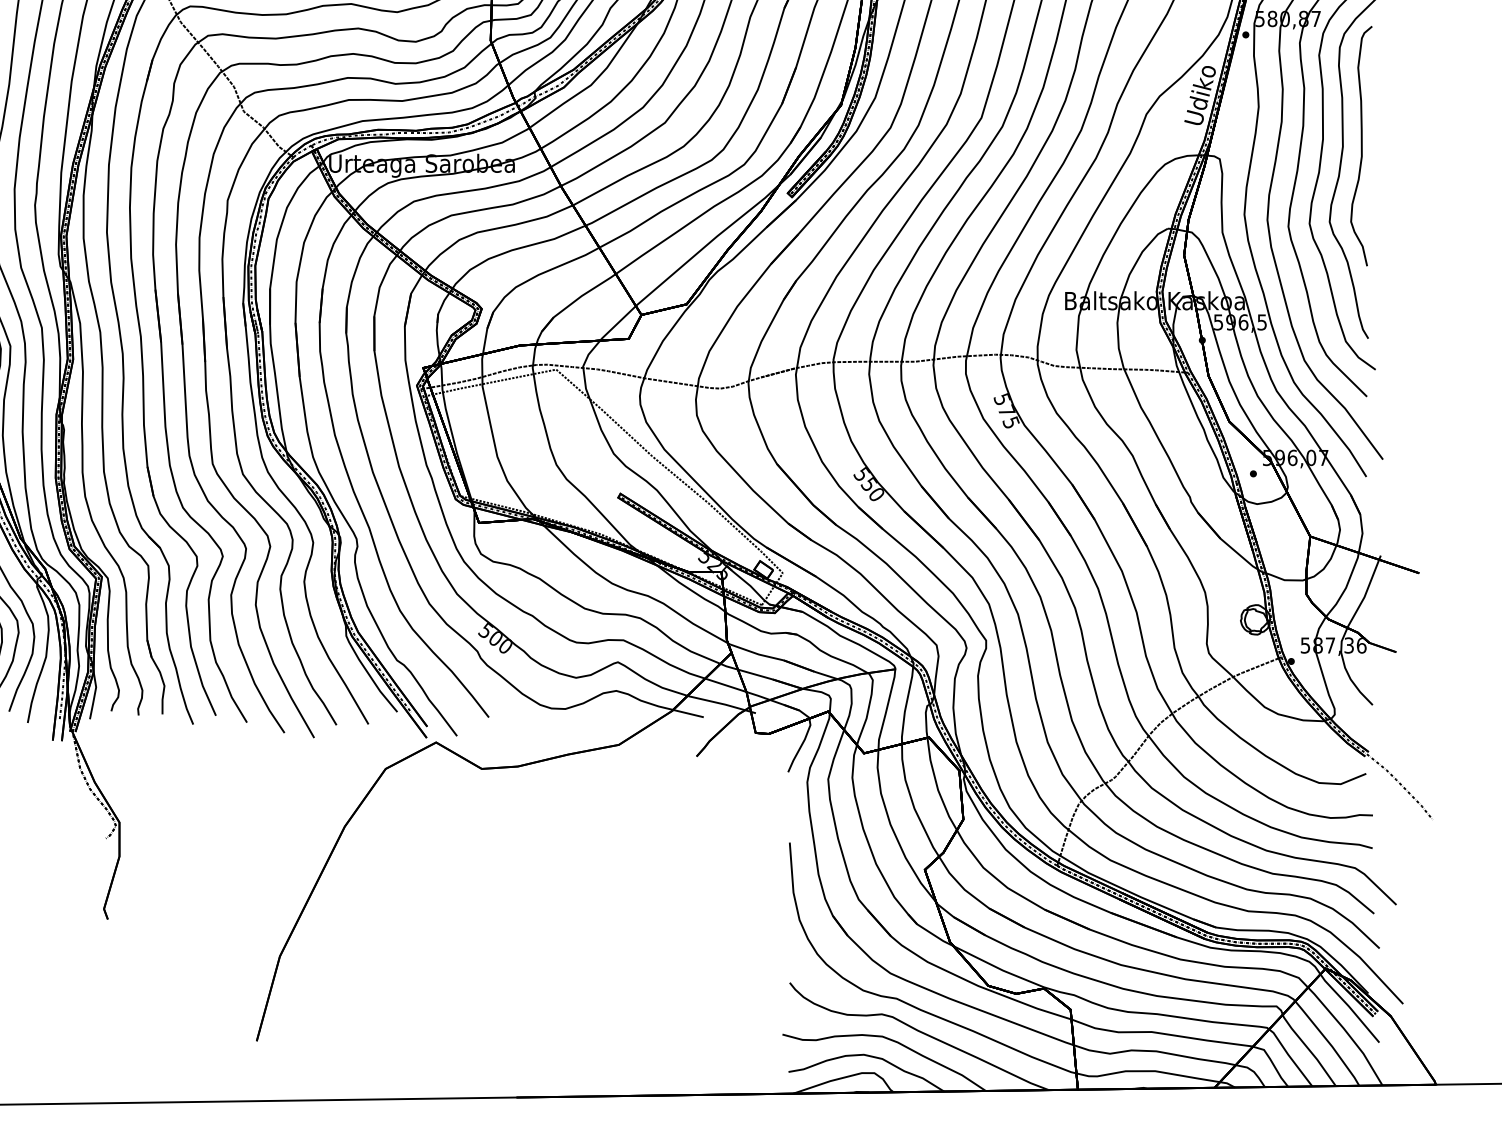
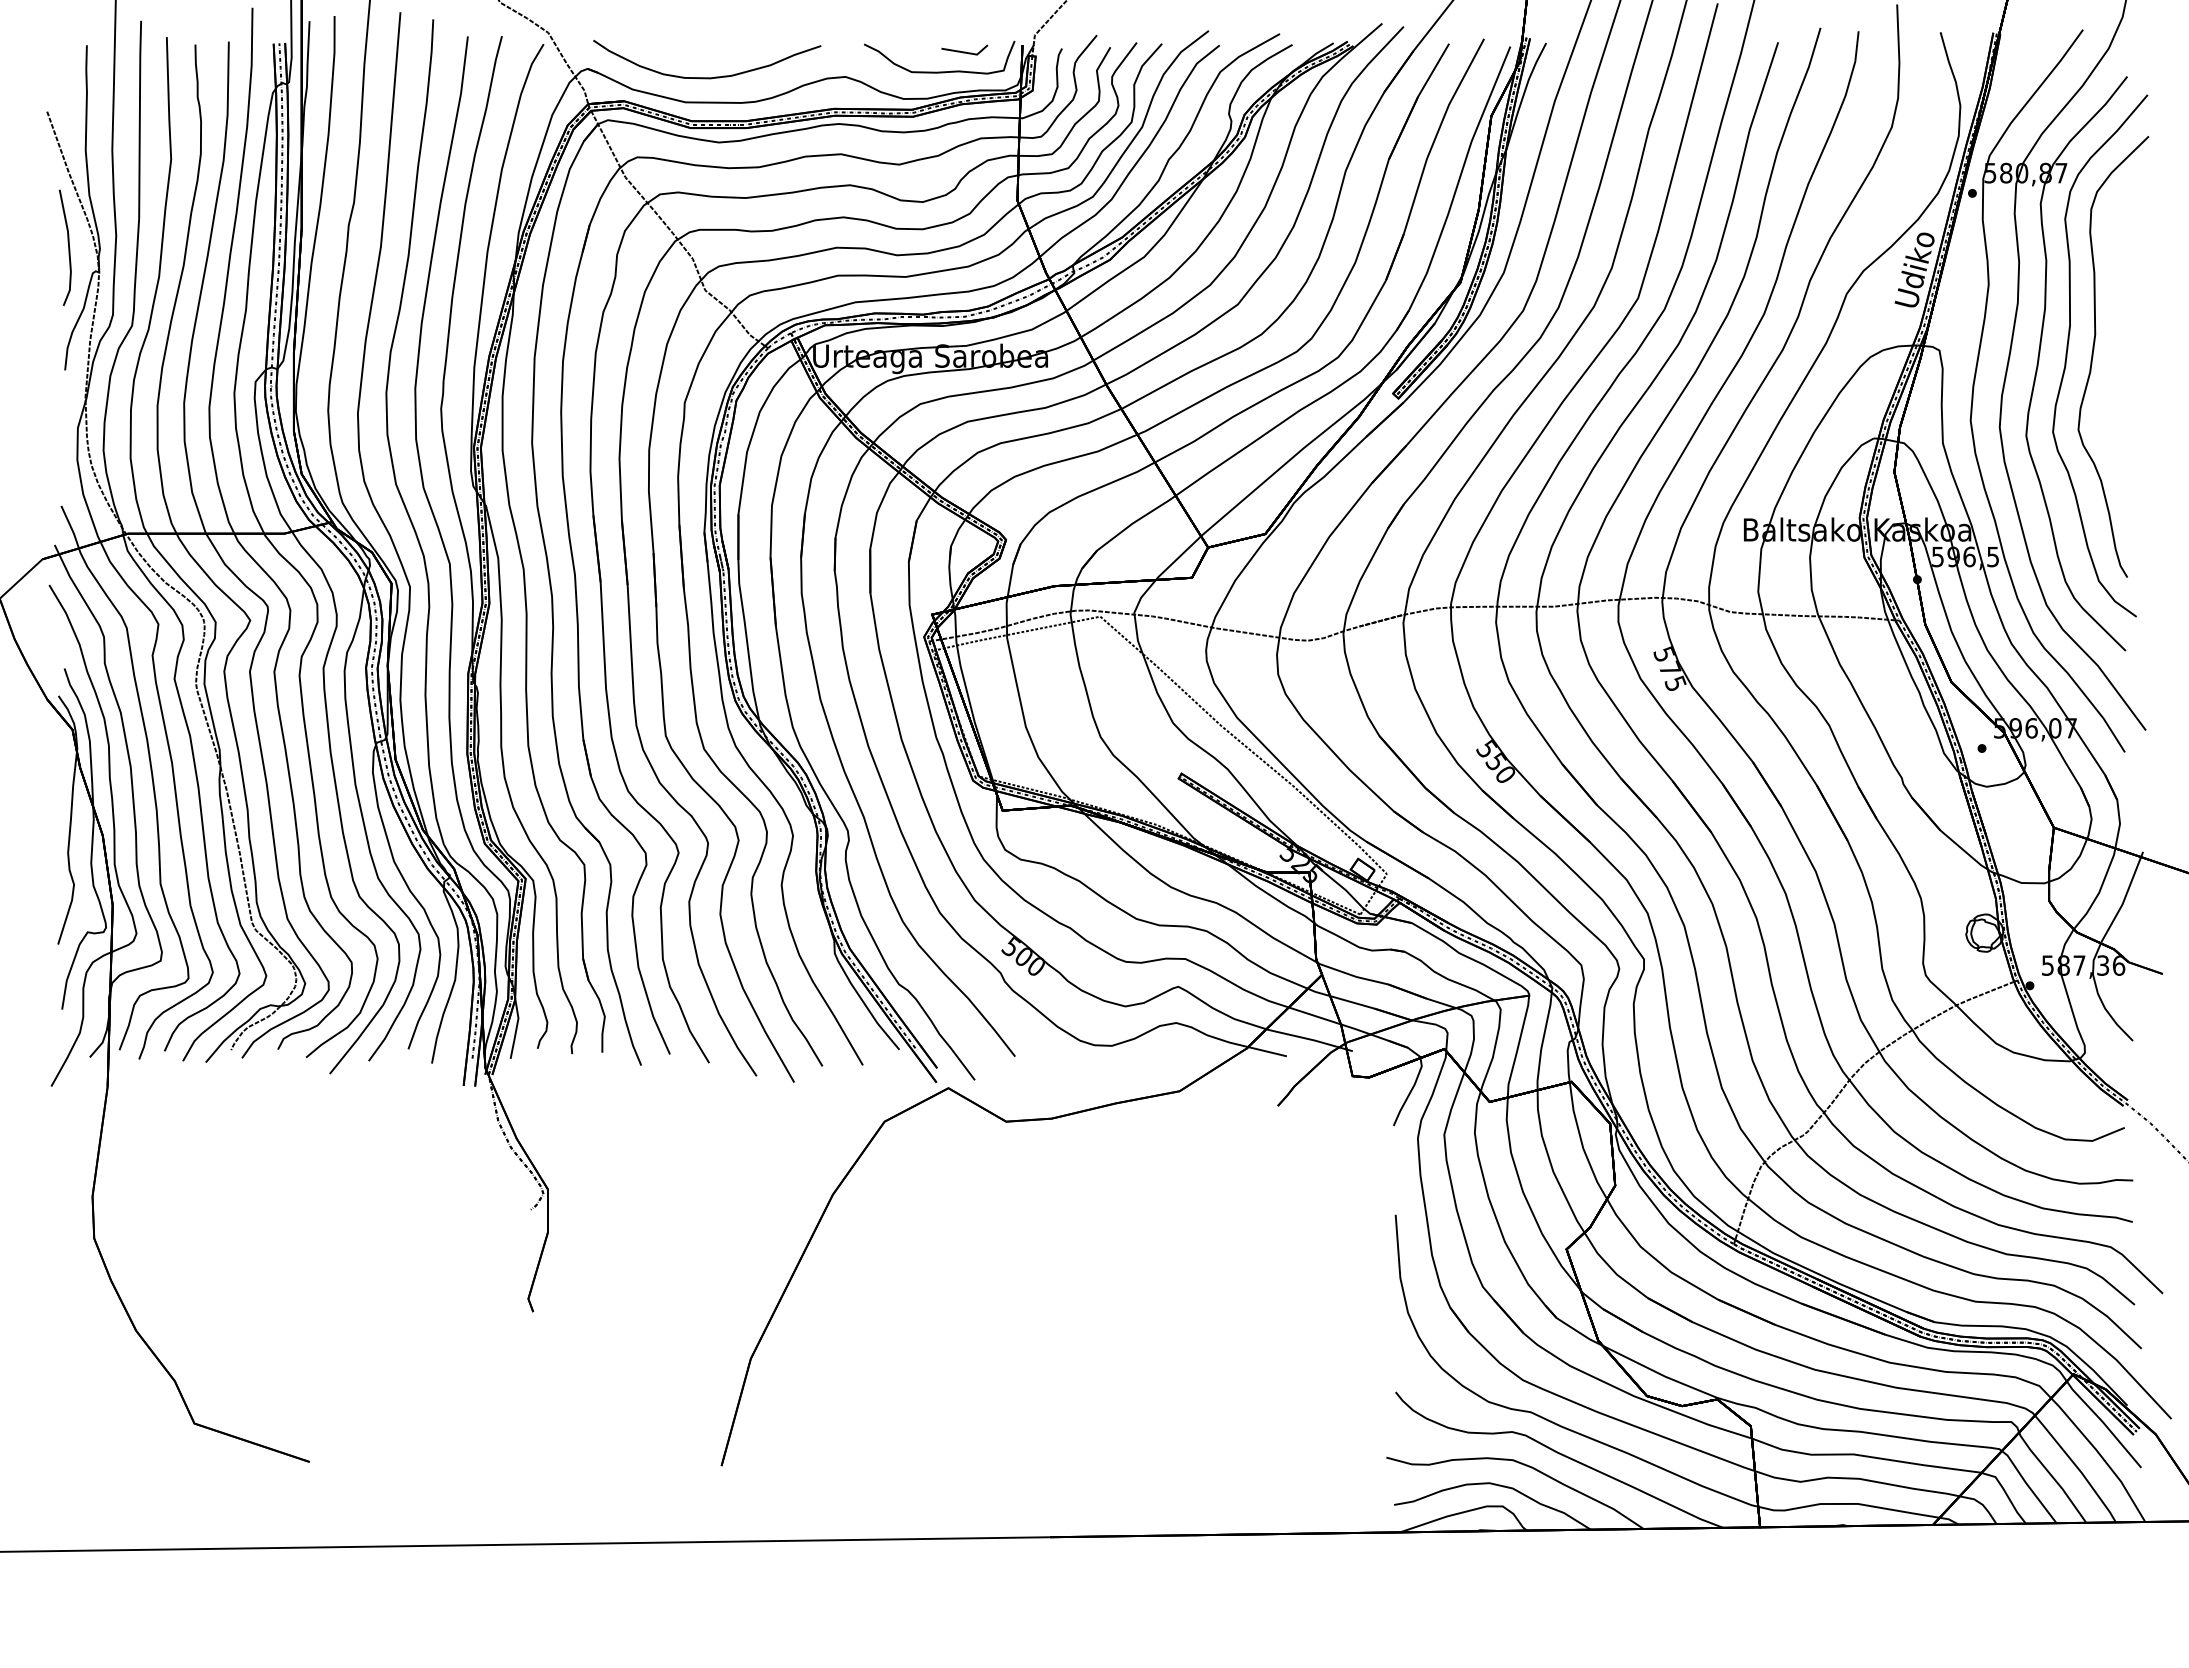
curve: (1361, 145) -> (2118, 333), removed

